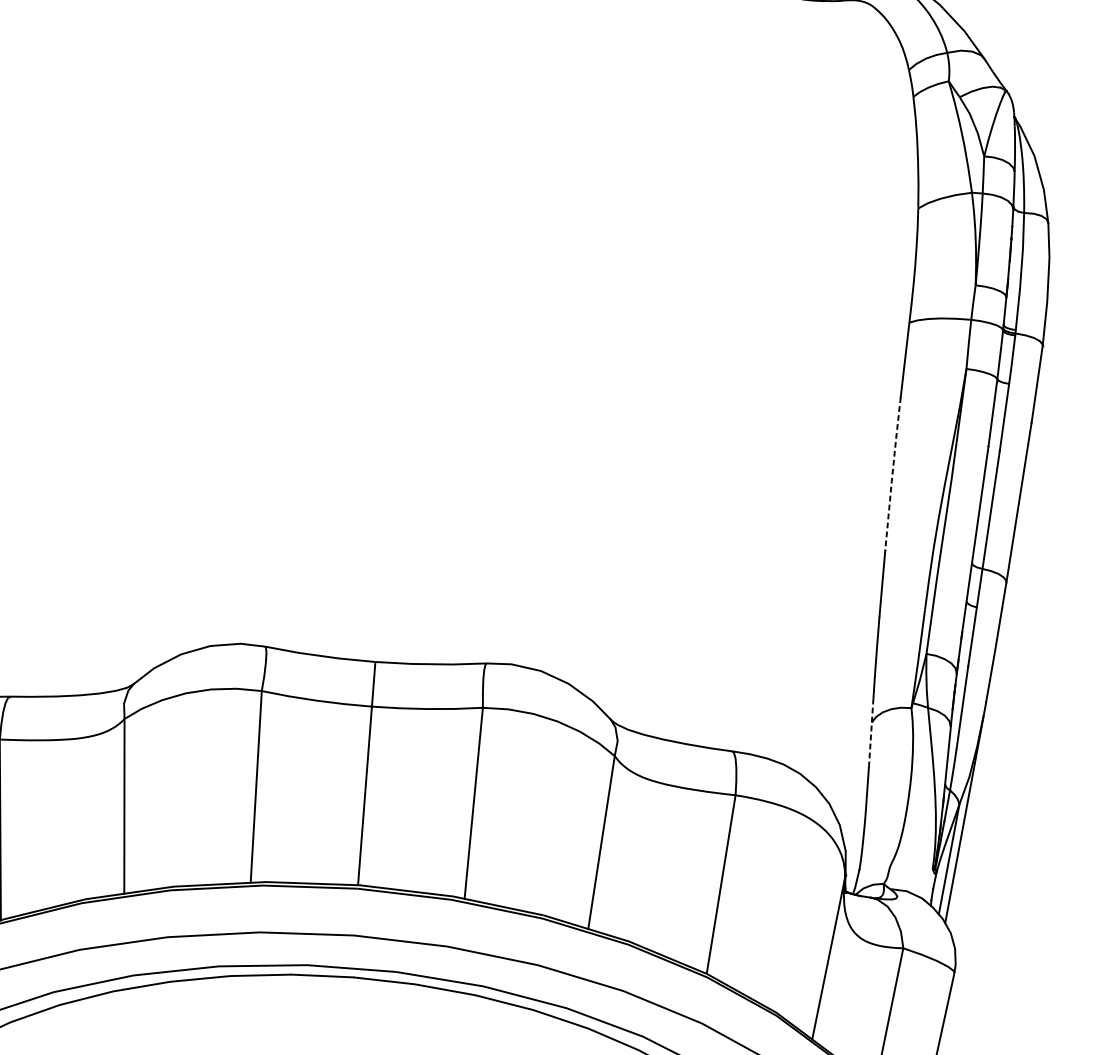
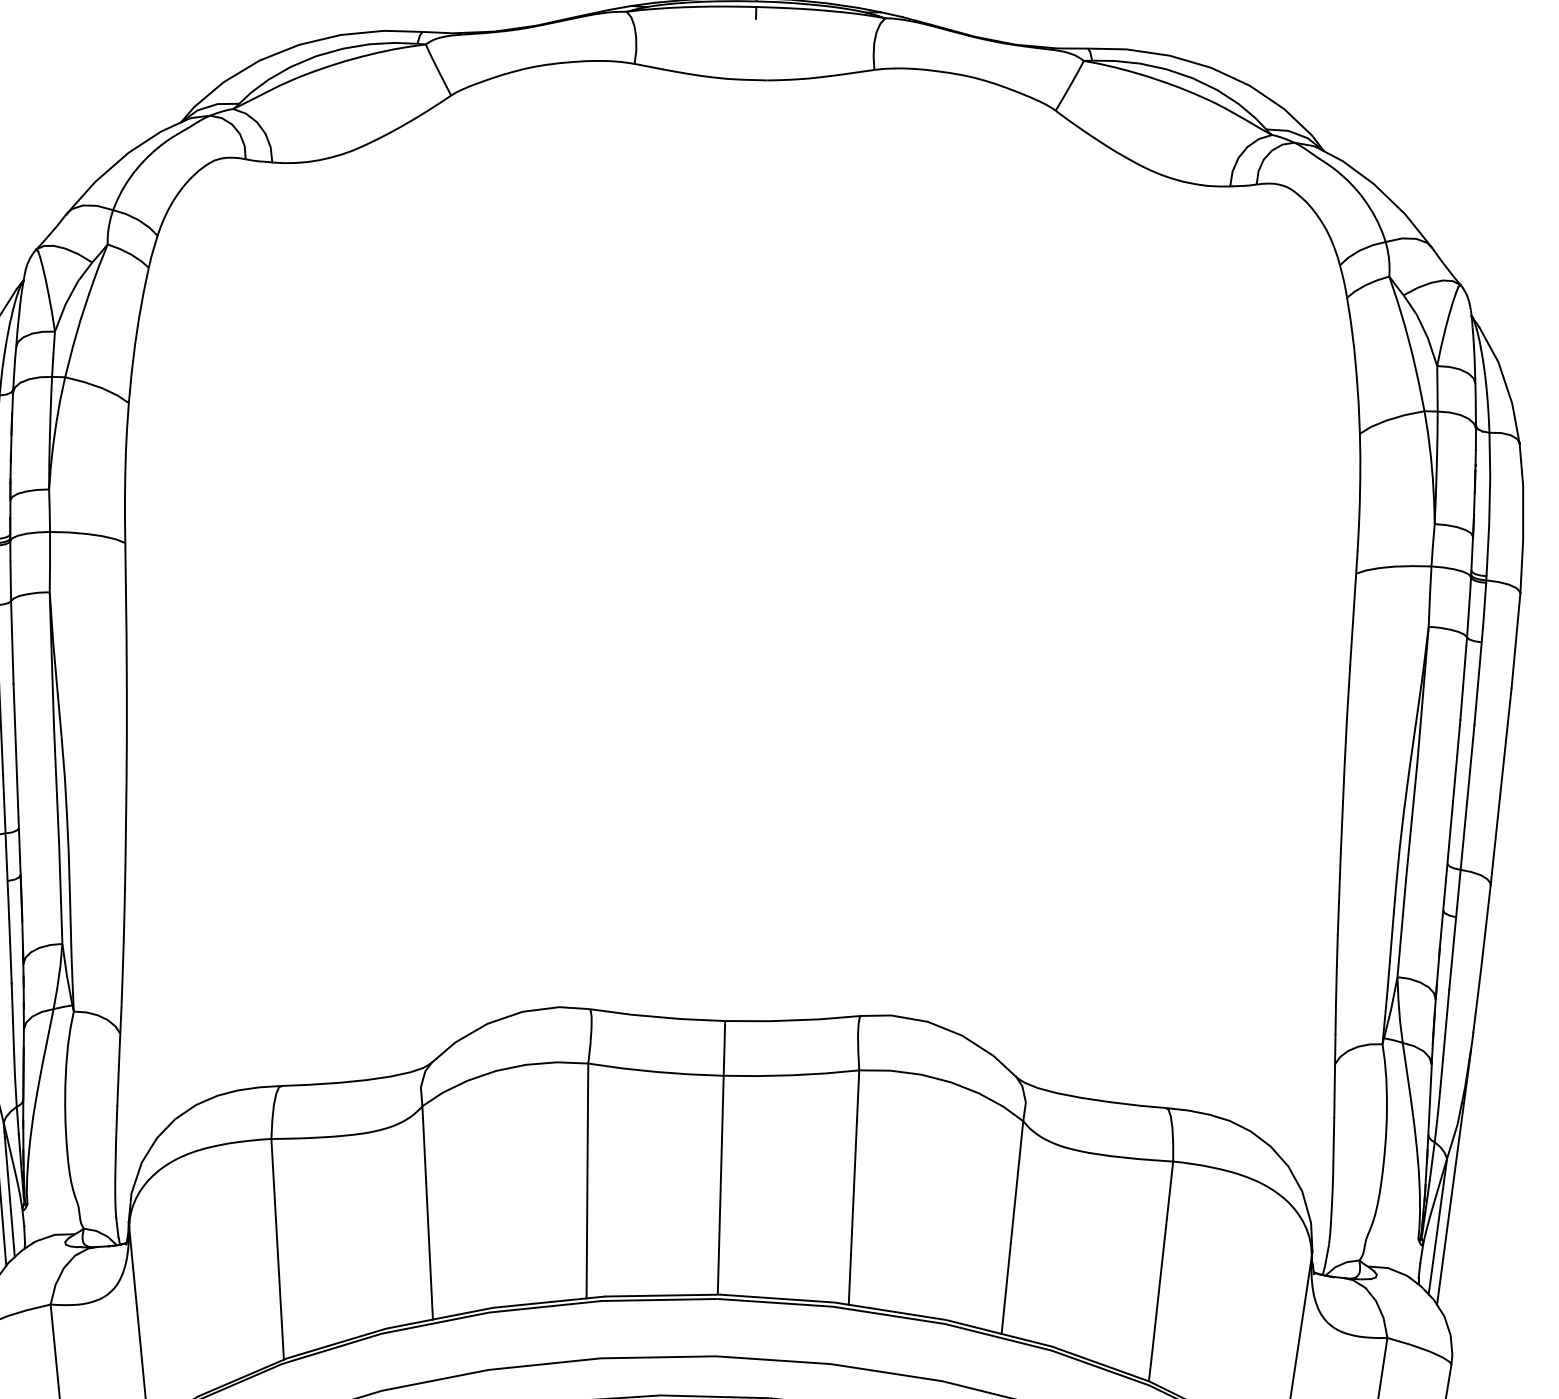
line: (892, 474) -> (1344, 760), dashed -> solid
line: (870, 732) -> (1334, 1076), dashed -> solid

